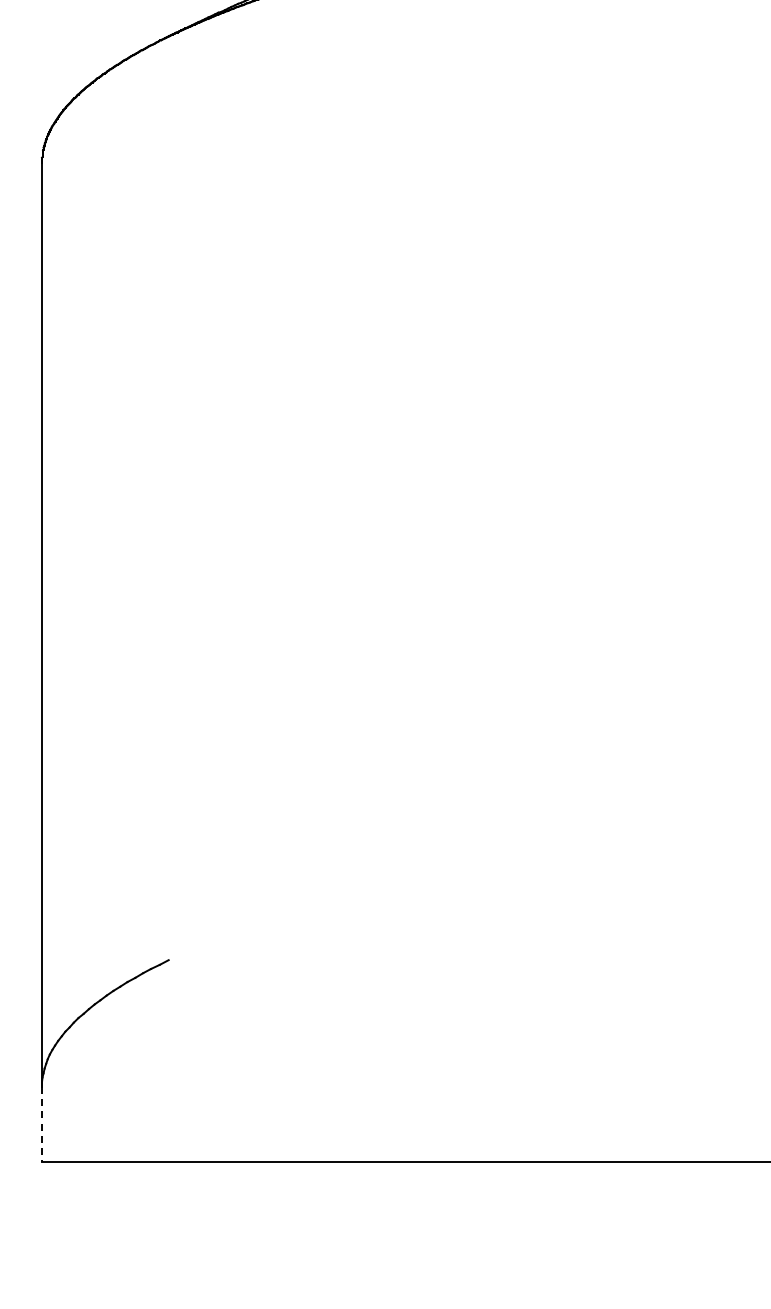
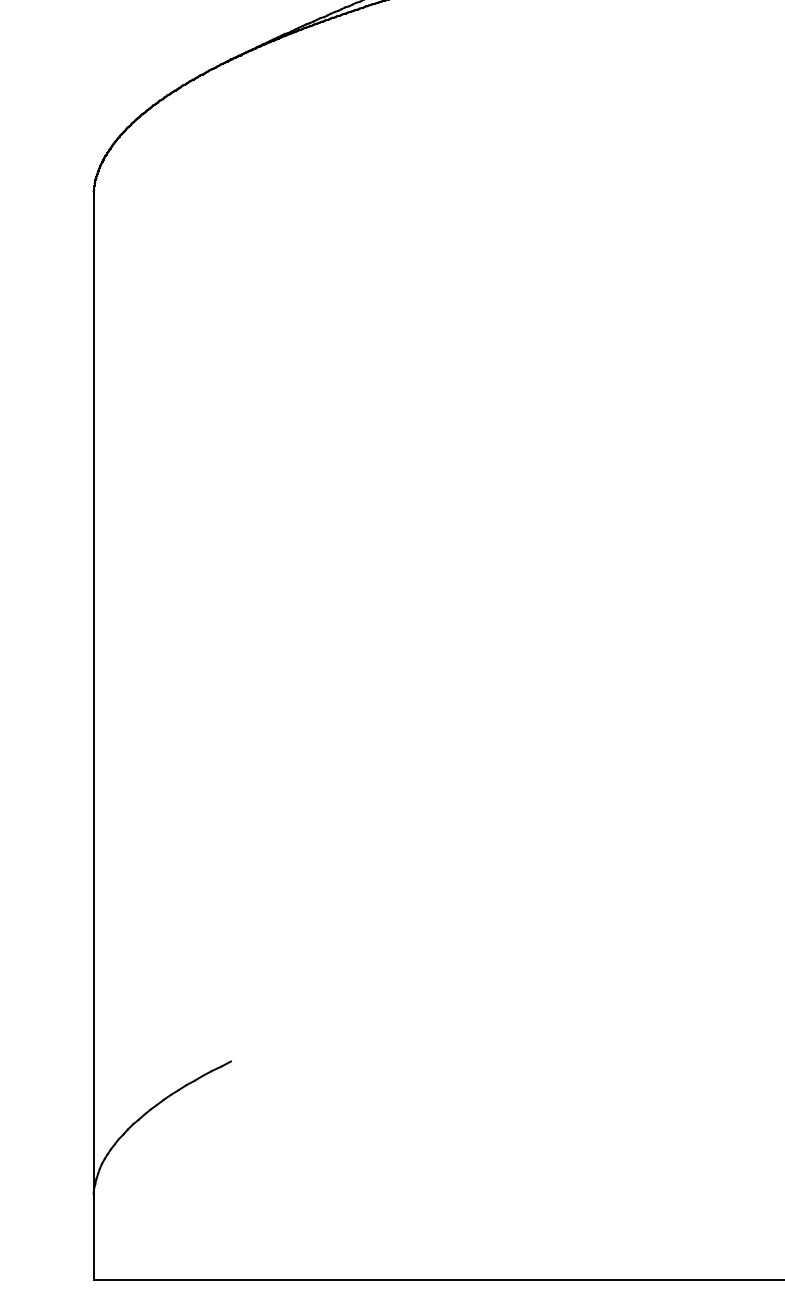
line: (42, 1124) -> (94, 1239), dashed -> solid

